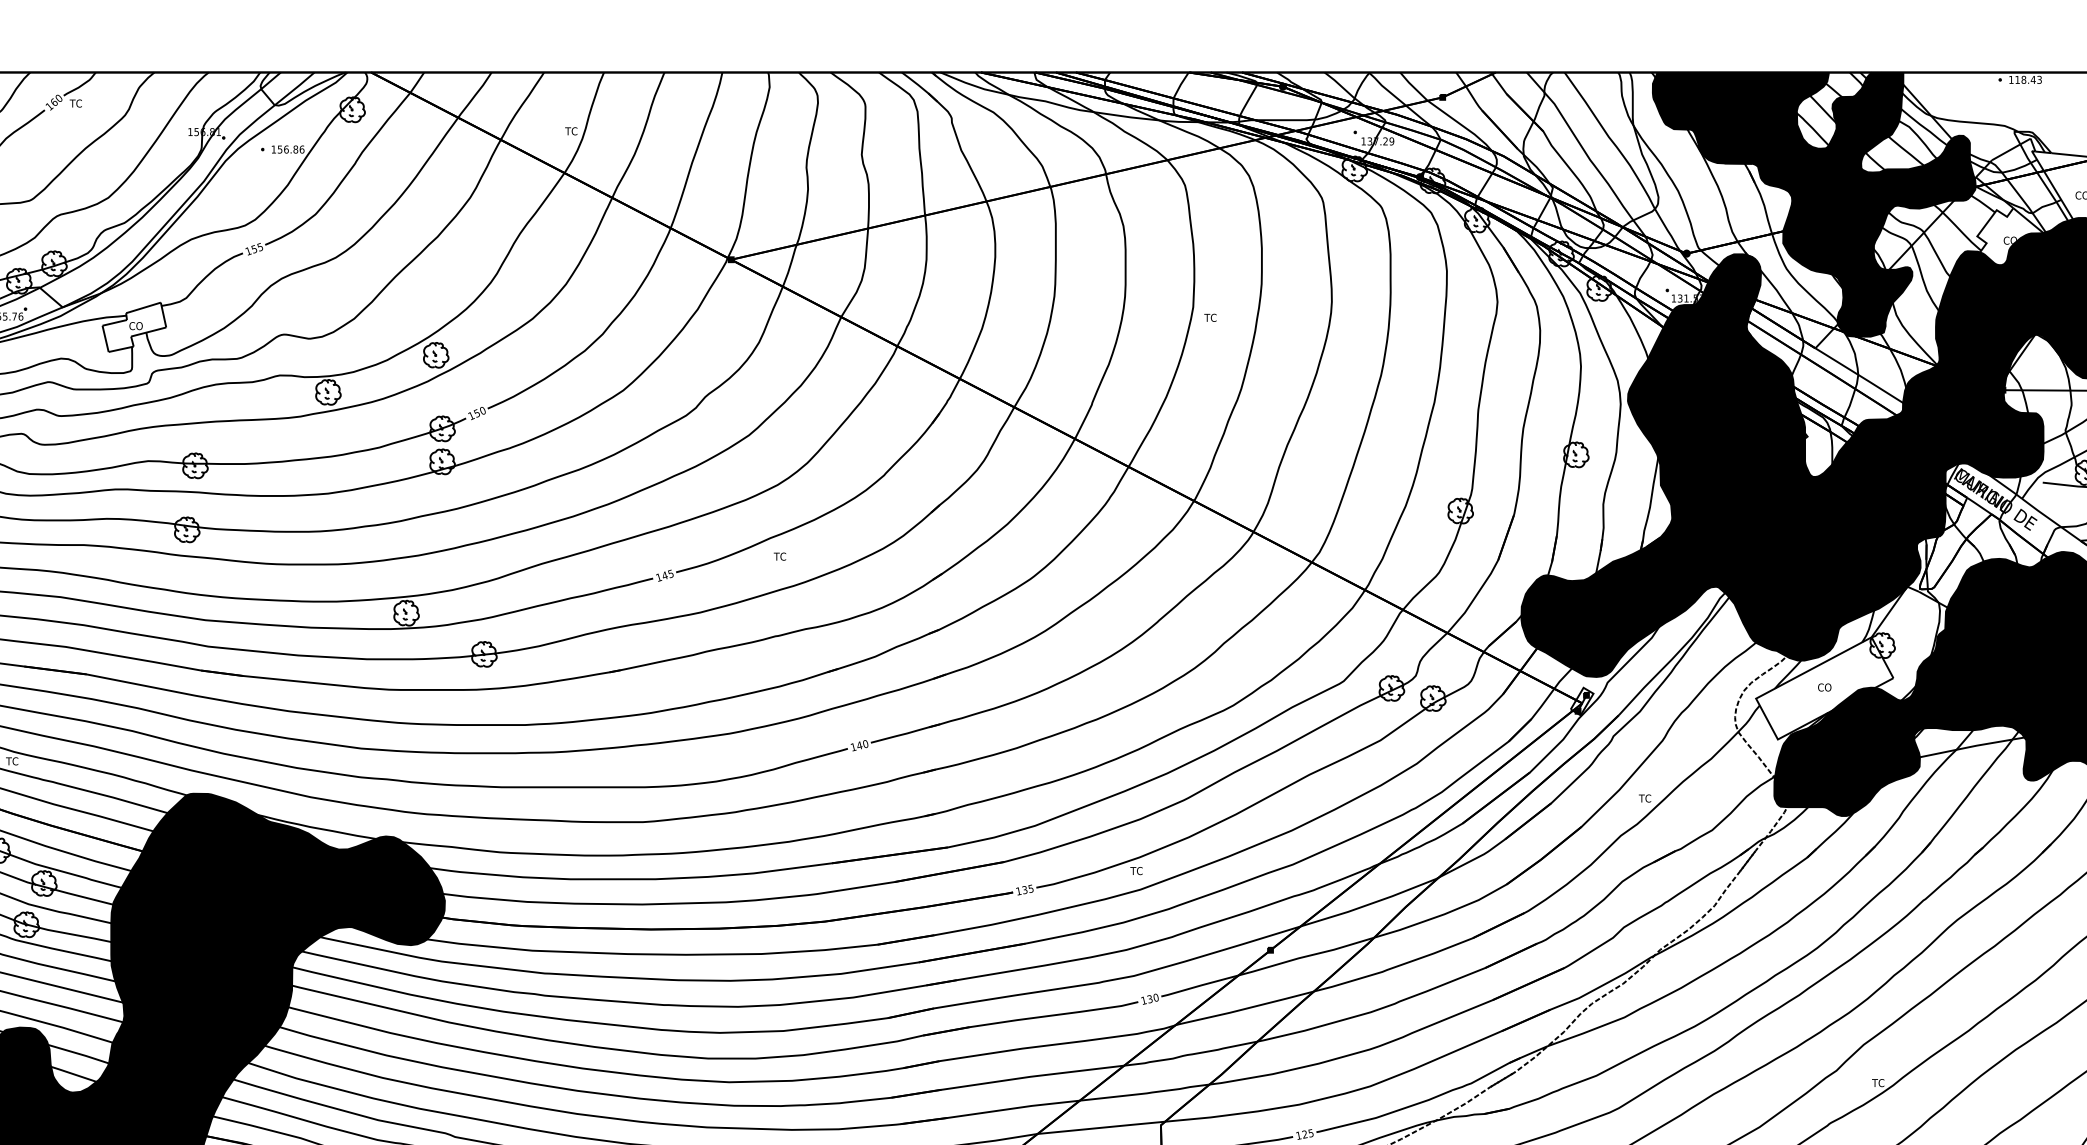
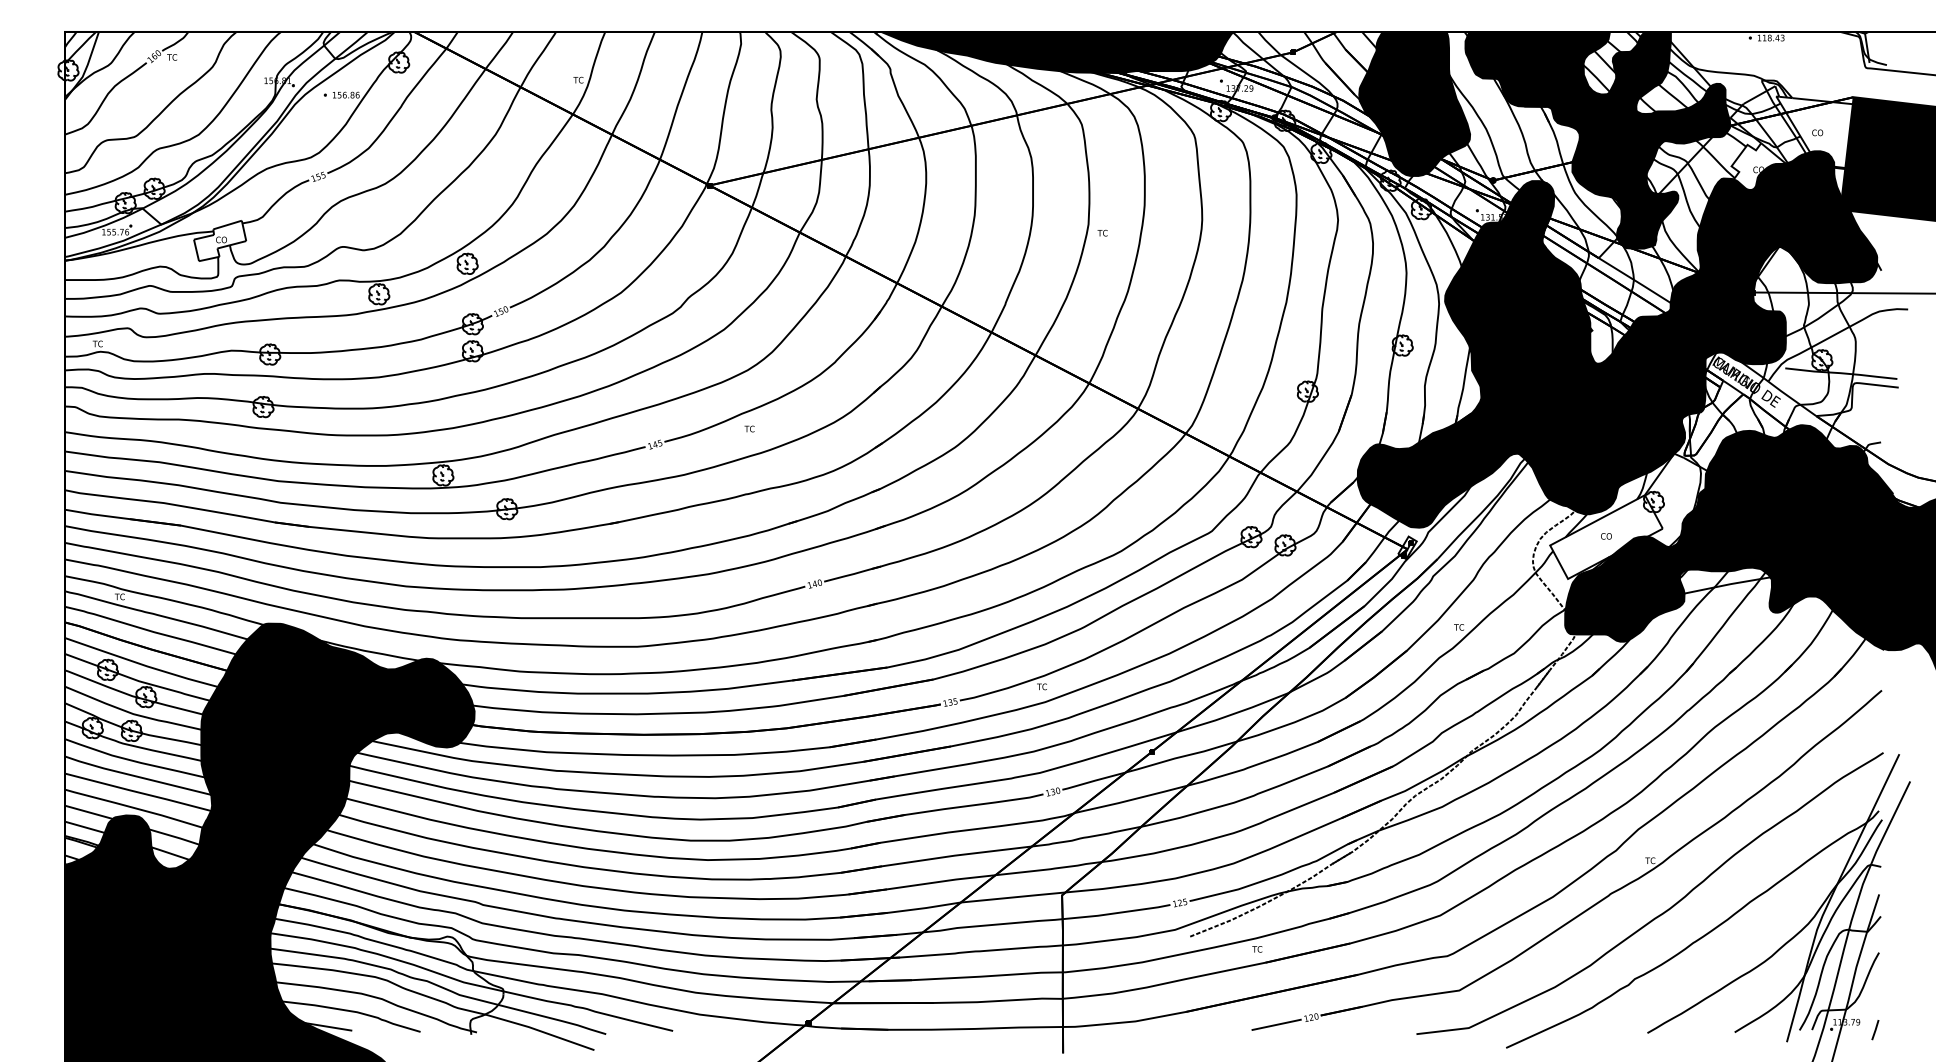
fill: (1155, 97) -> (1057, 52), added
fill: (1590, 159) -> (1414, 103), added

